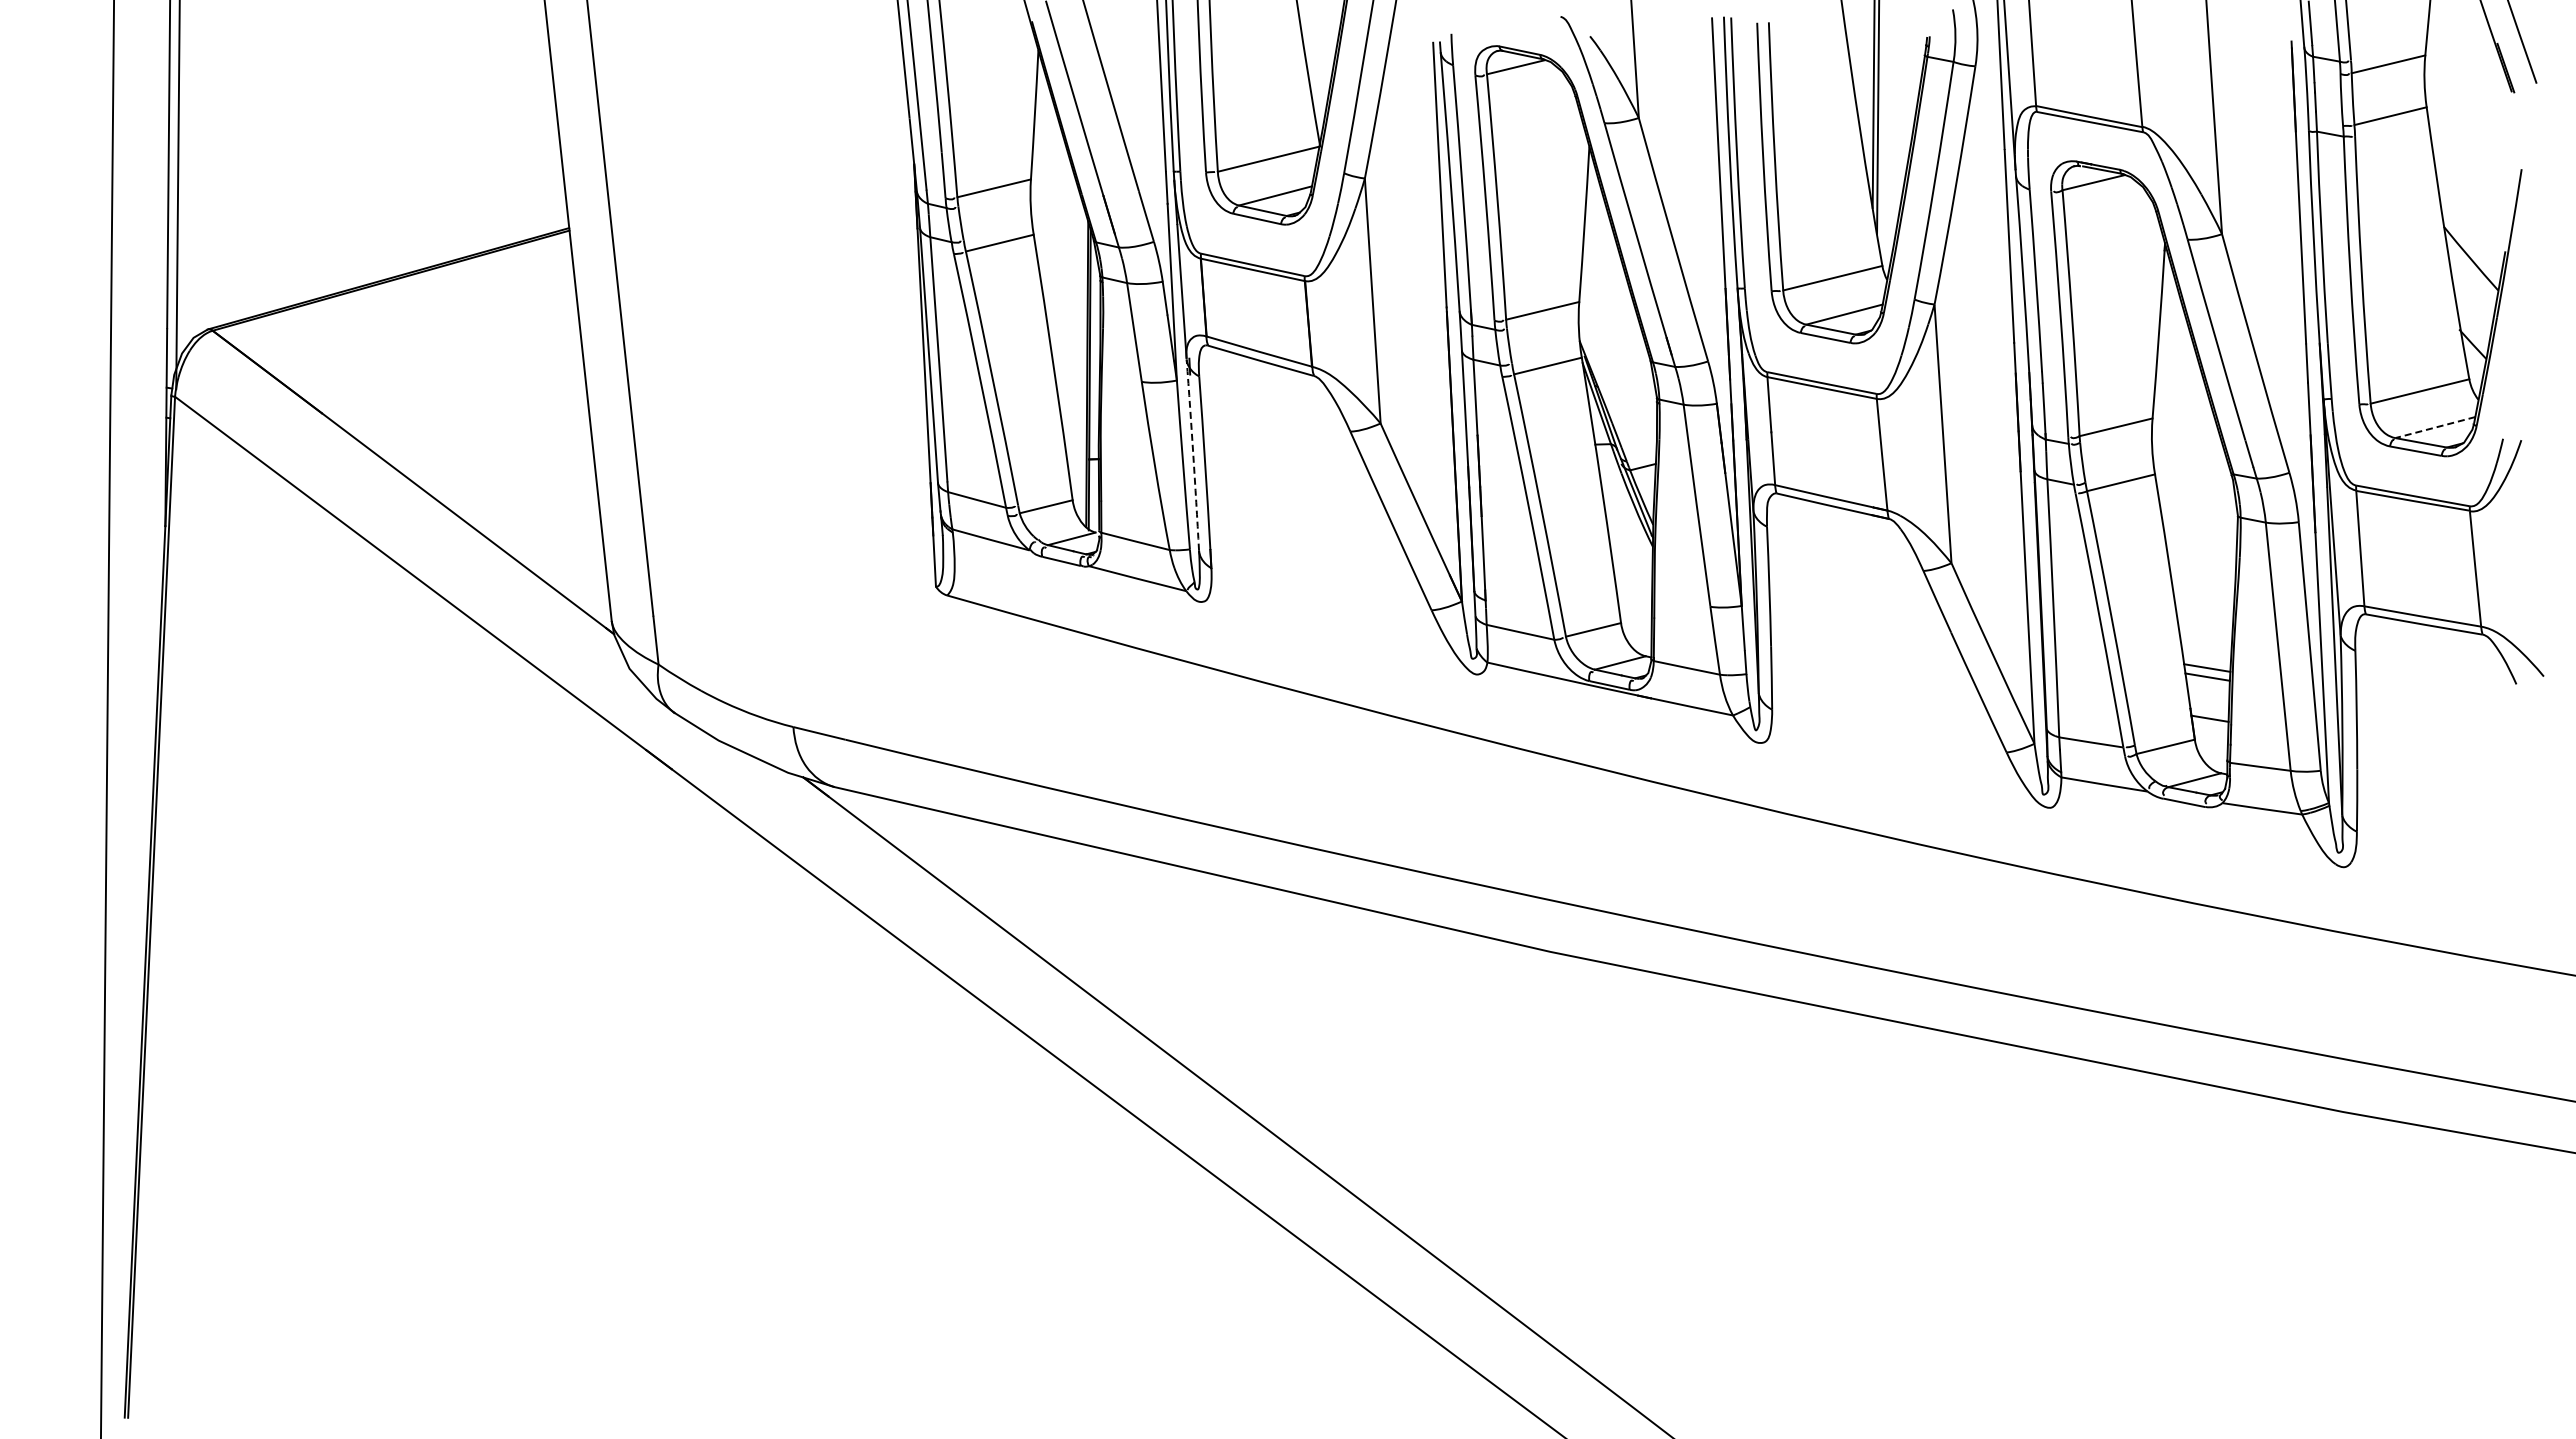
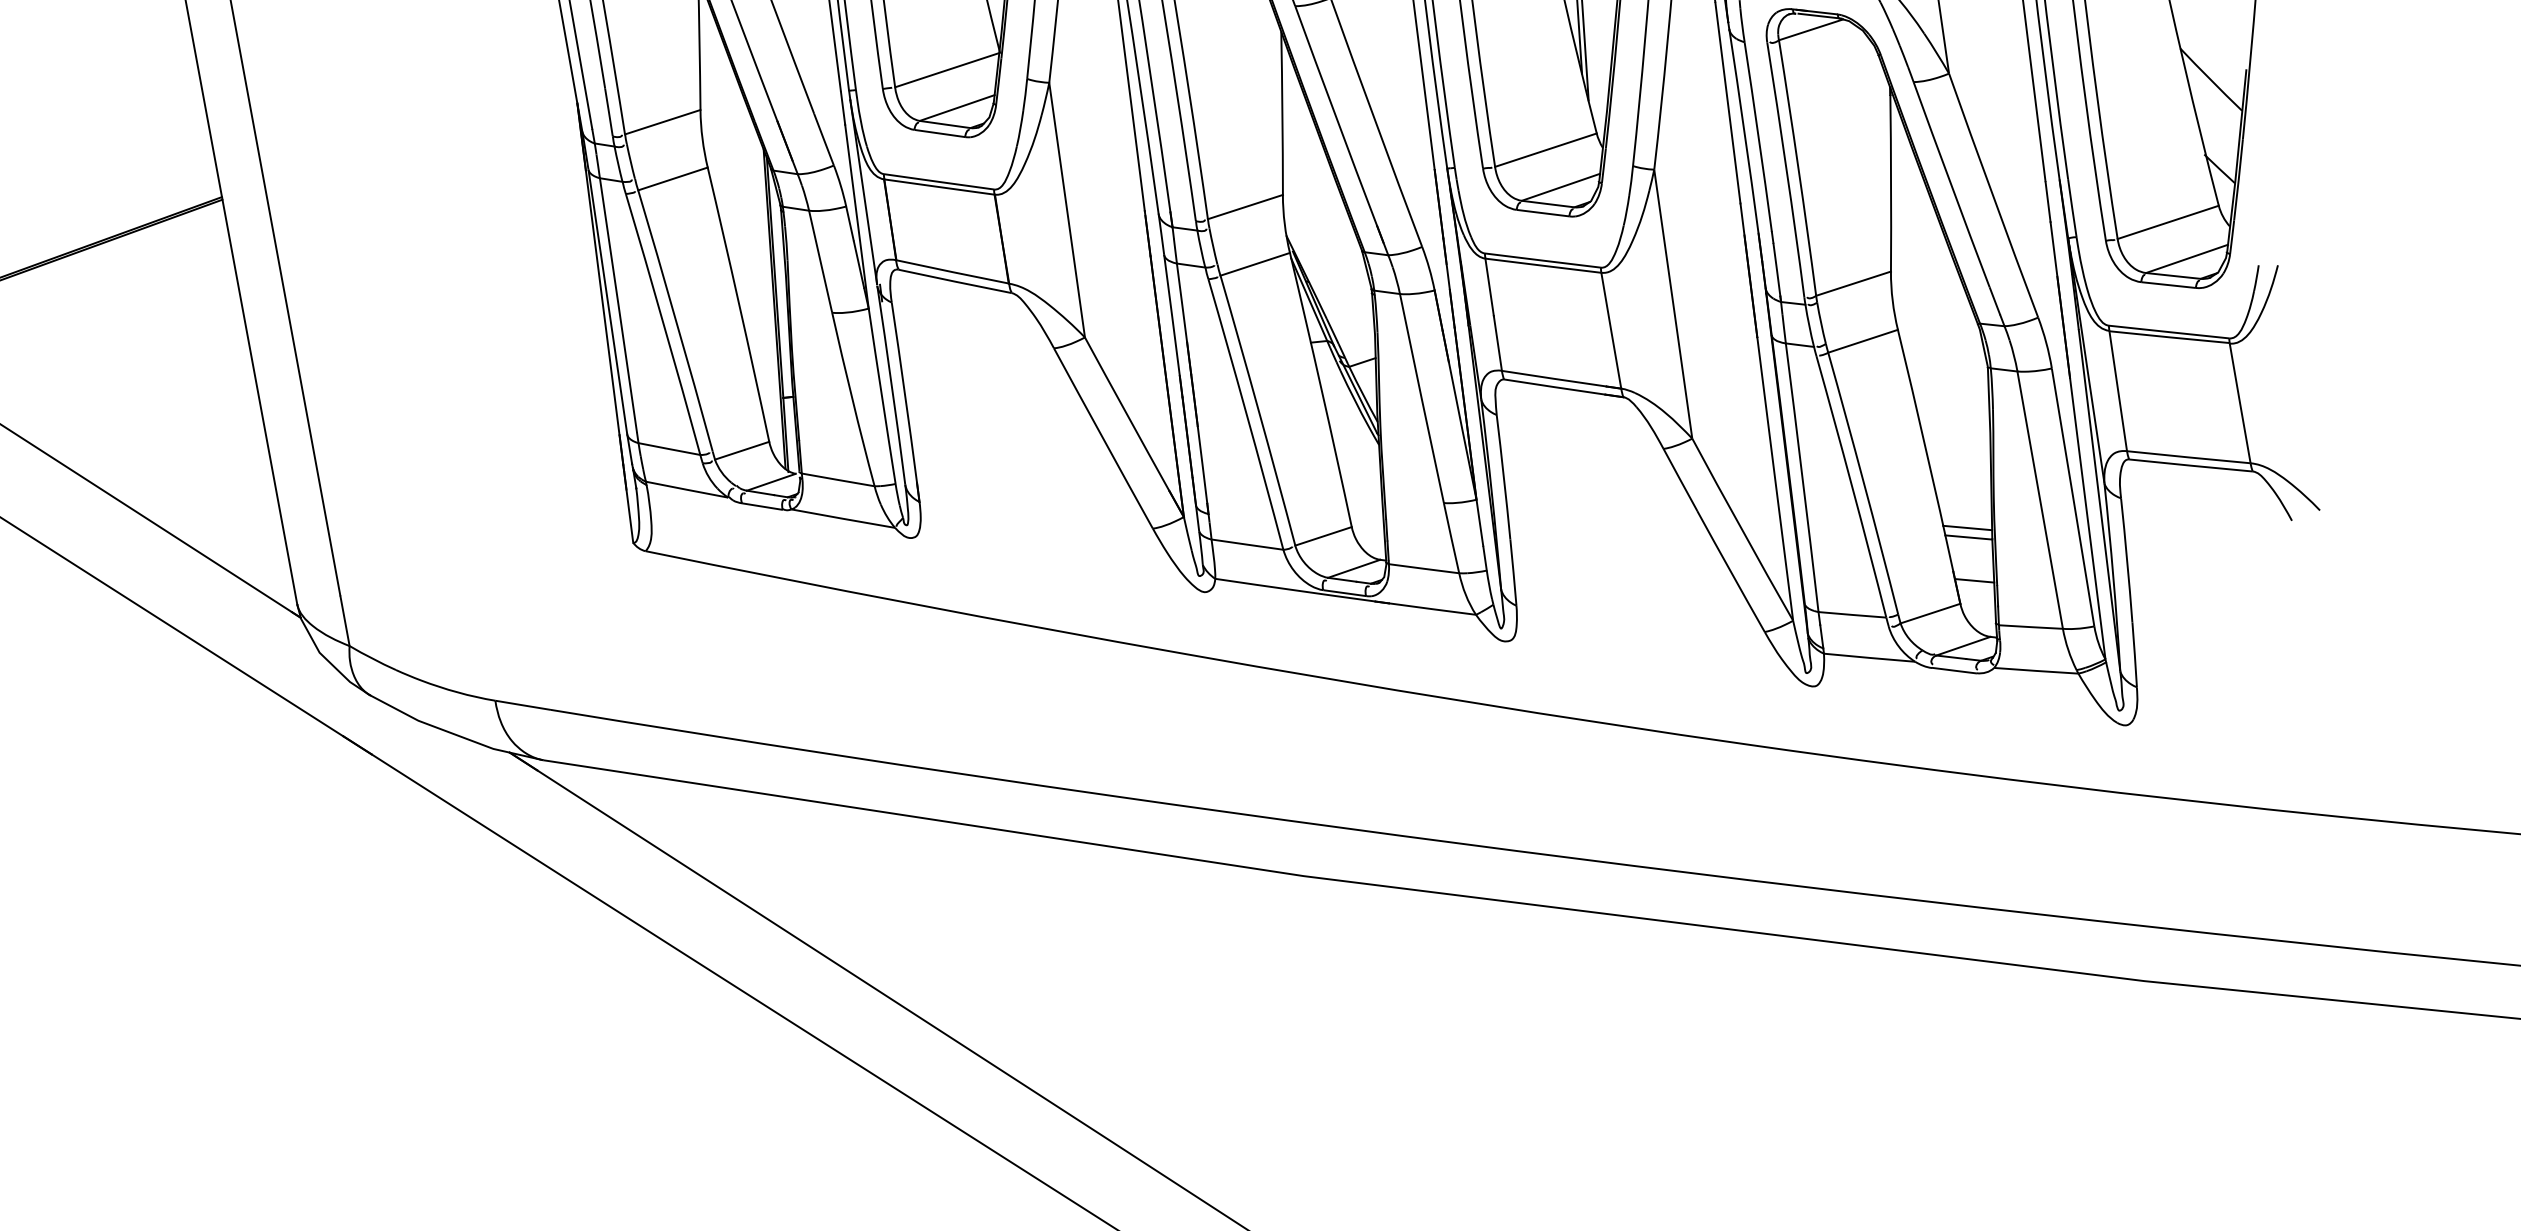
line: (2434, 427) -> (2186, 258), dashed -> solid
arc: (1193, 455) -> (891, 385), dashed -> solid

